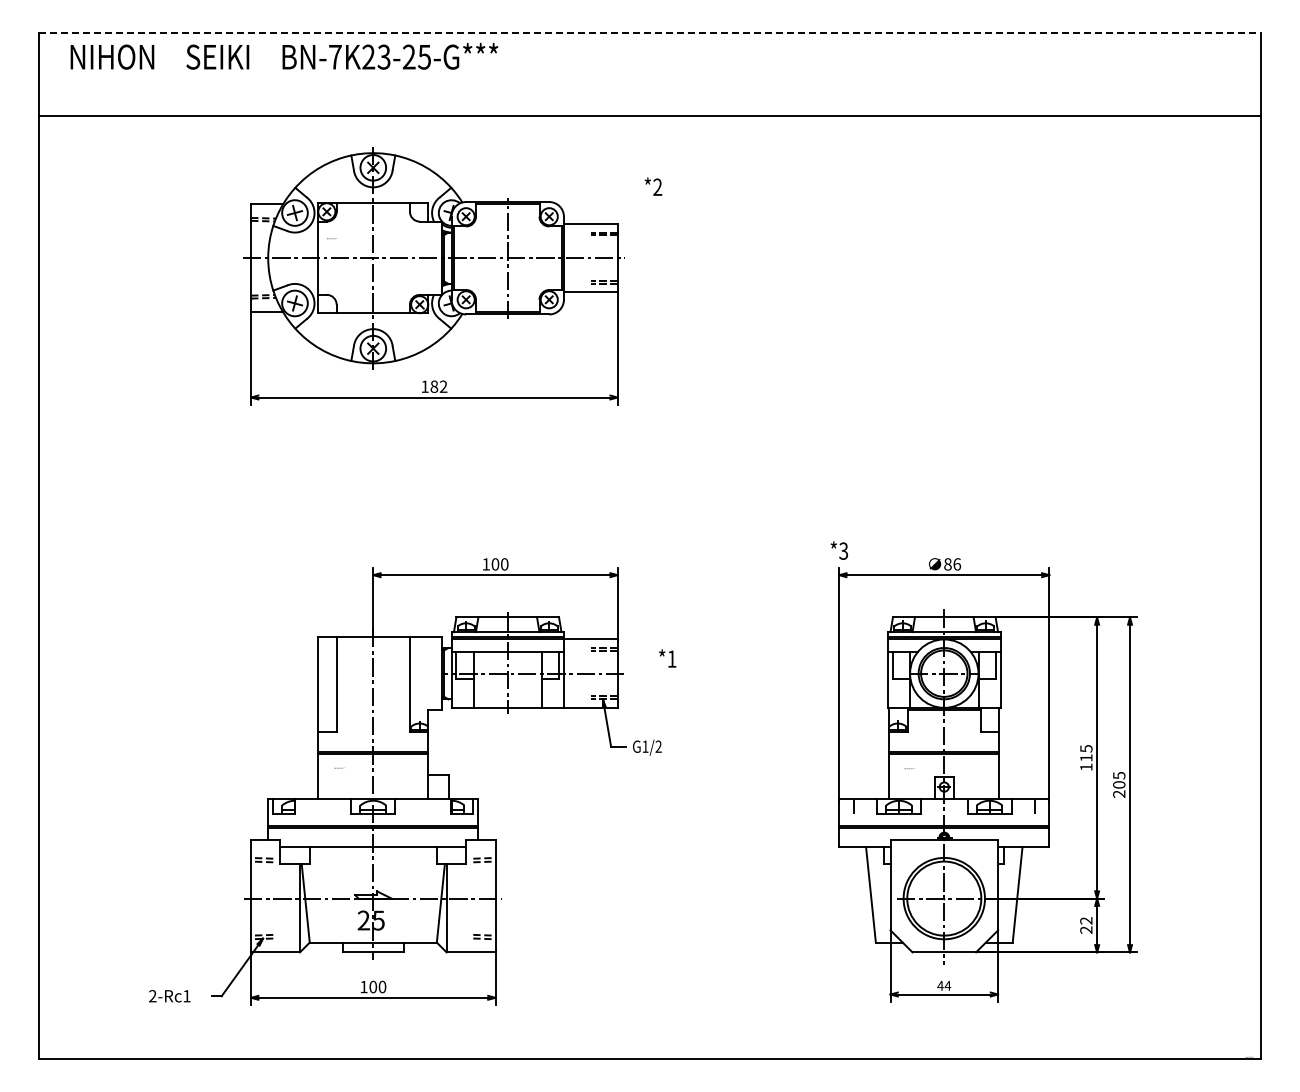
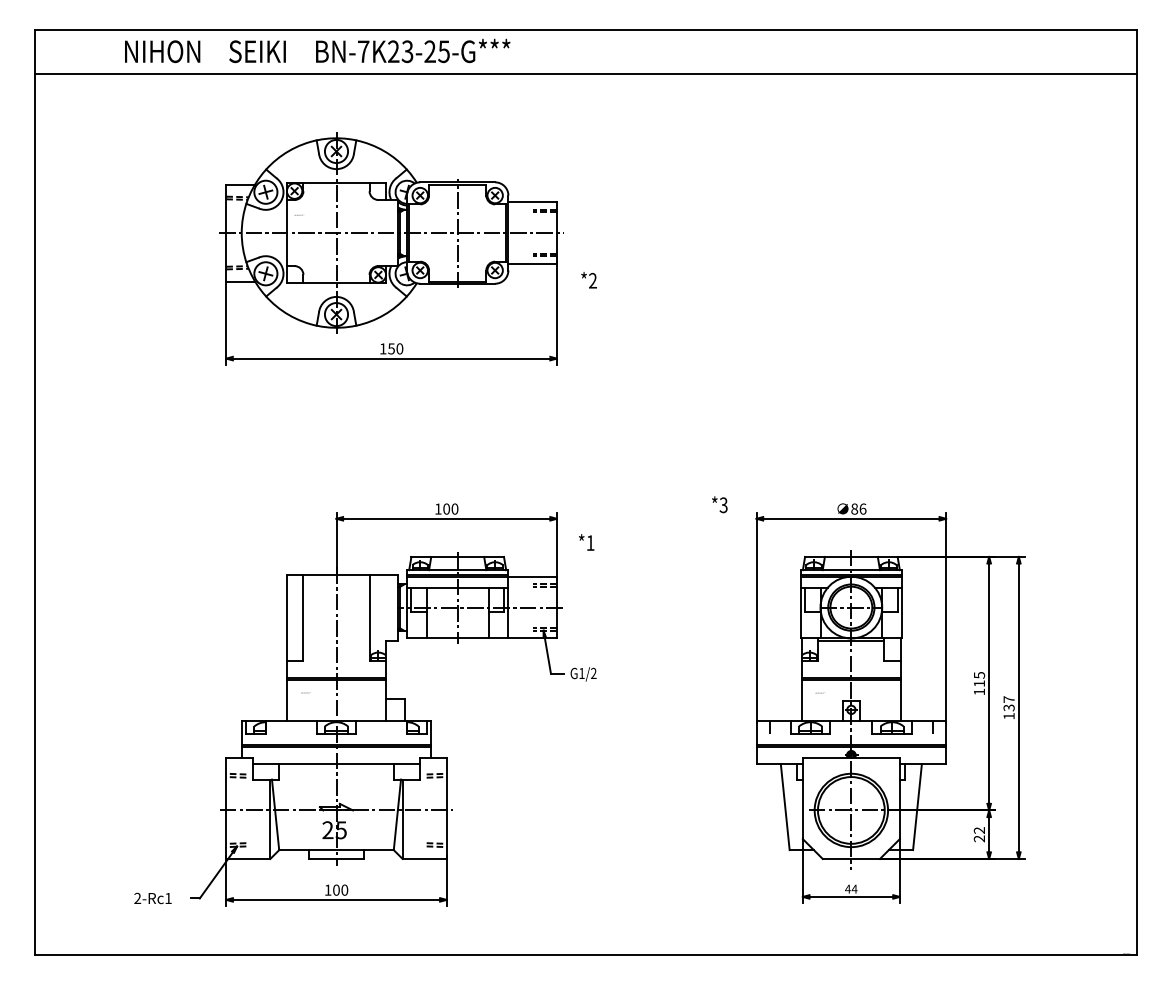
line: (650, 32) -> (586, 29), dashed -> solid
text: (284, 55) -> (317, 50), moved
line: (649, 115) -> (585, 73), moved
text: (653, 186) -> (589, 280), moved
text: (438, 386) -> (395, 348), 182 -> 150
text: (838, 550) -> (719, 504), moved
text: (667, 658) -> (586, 542), moved
text: (1119, 784) -> (1009, 707), 205 -> 137

